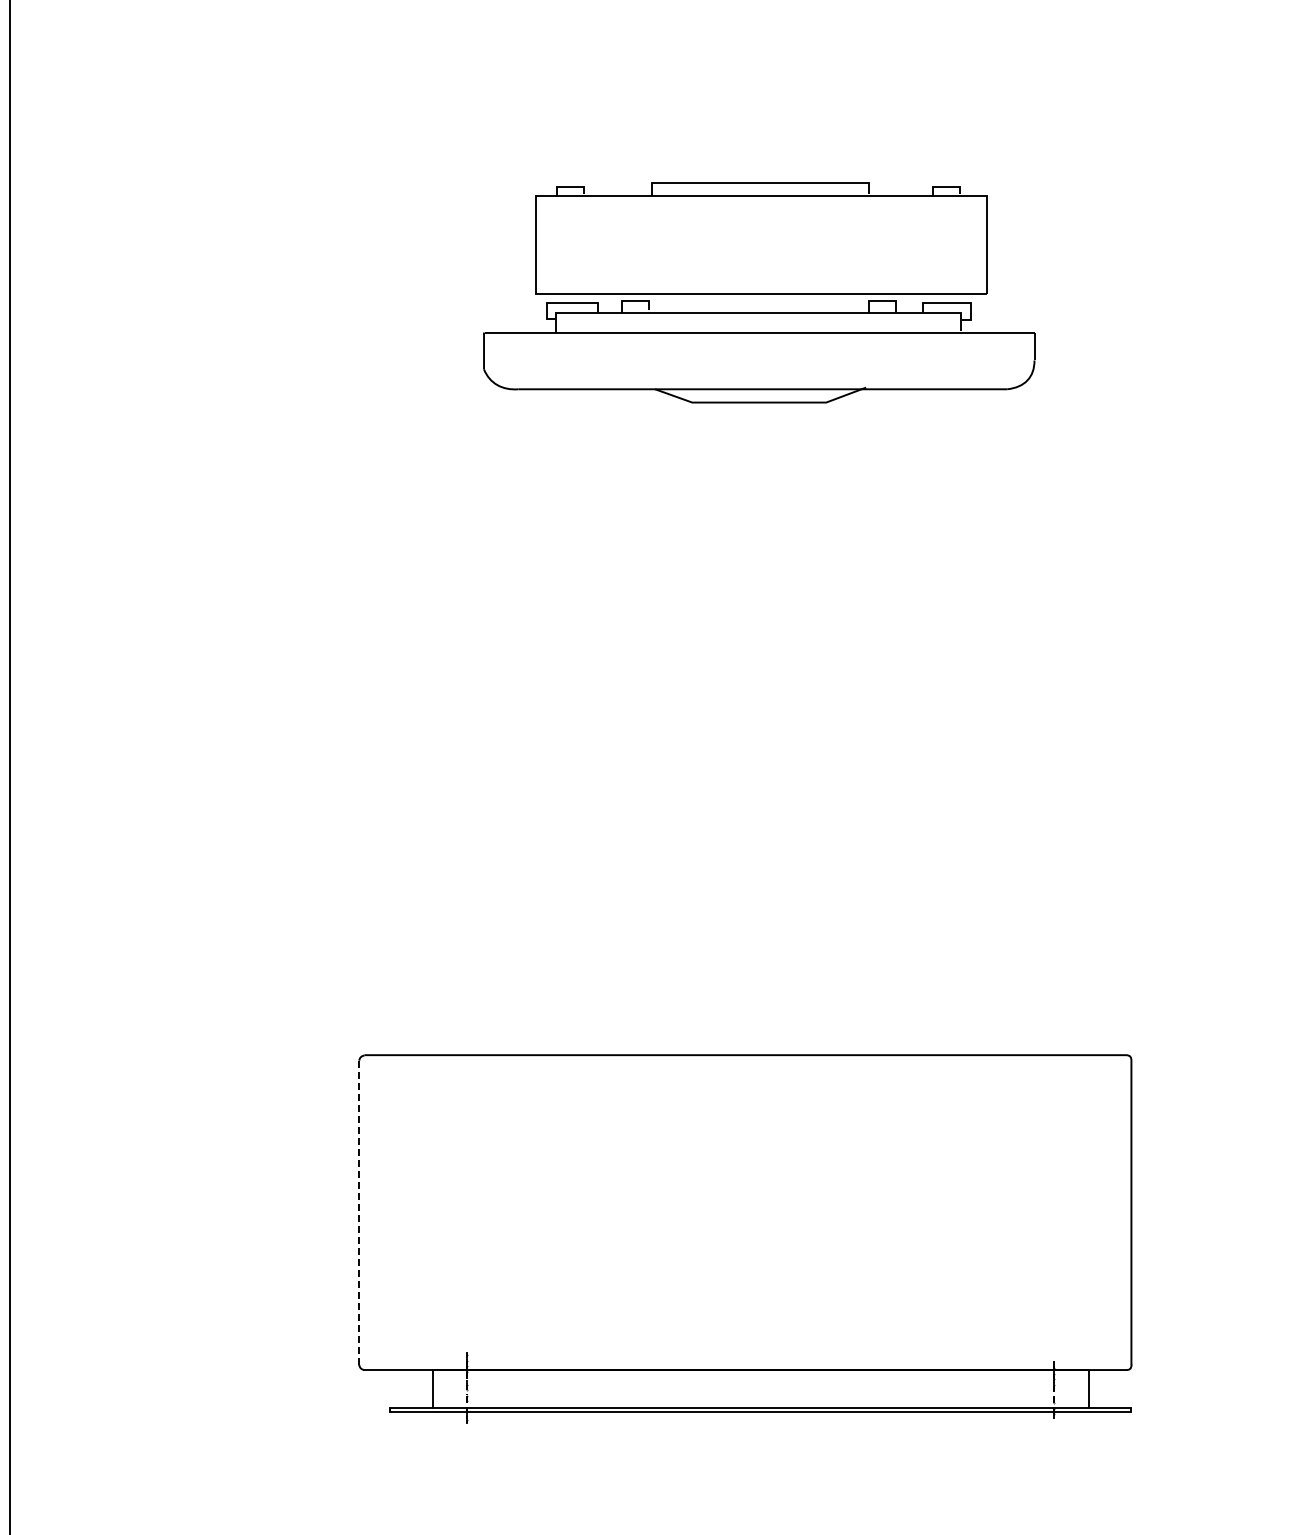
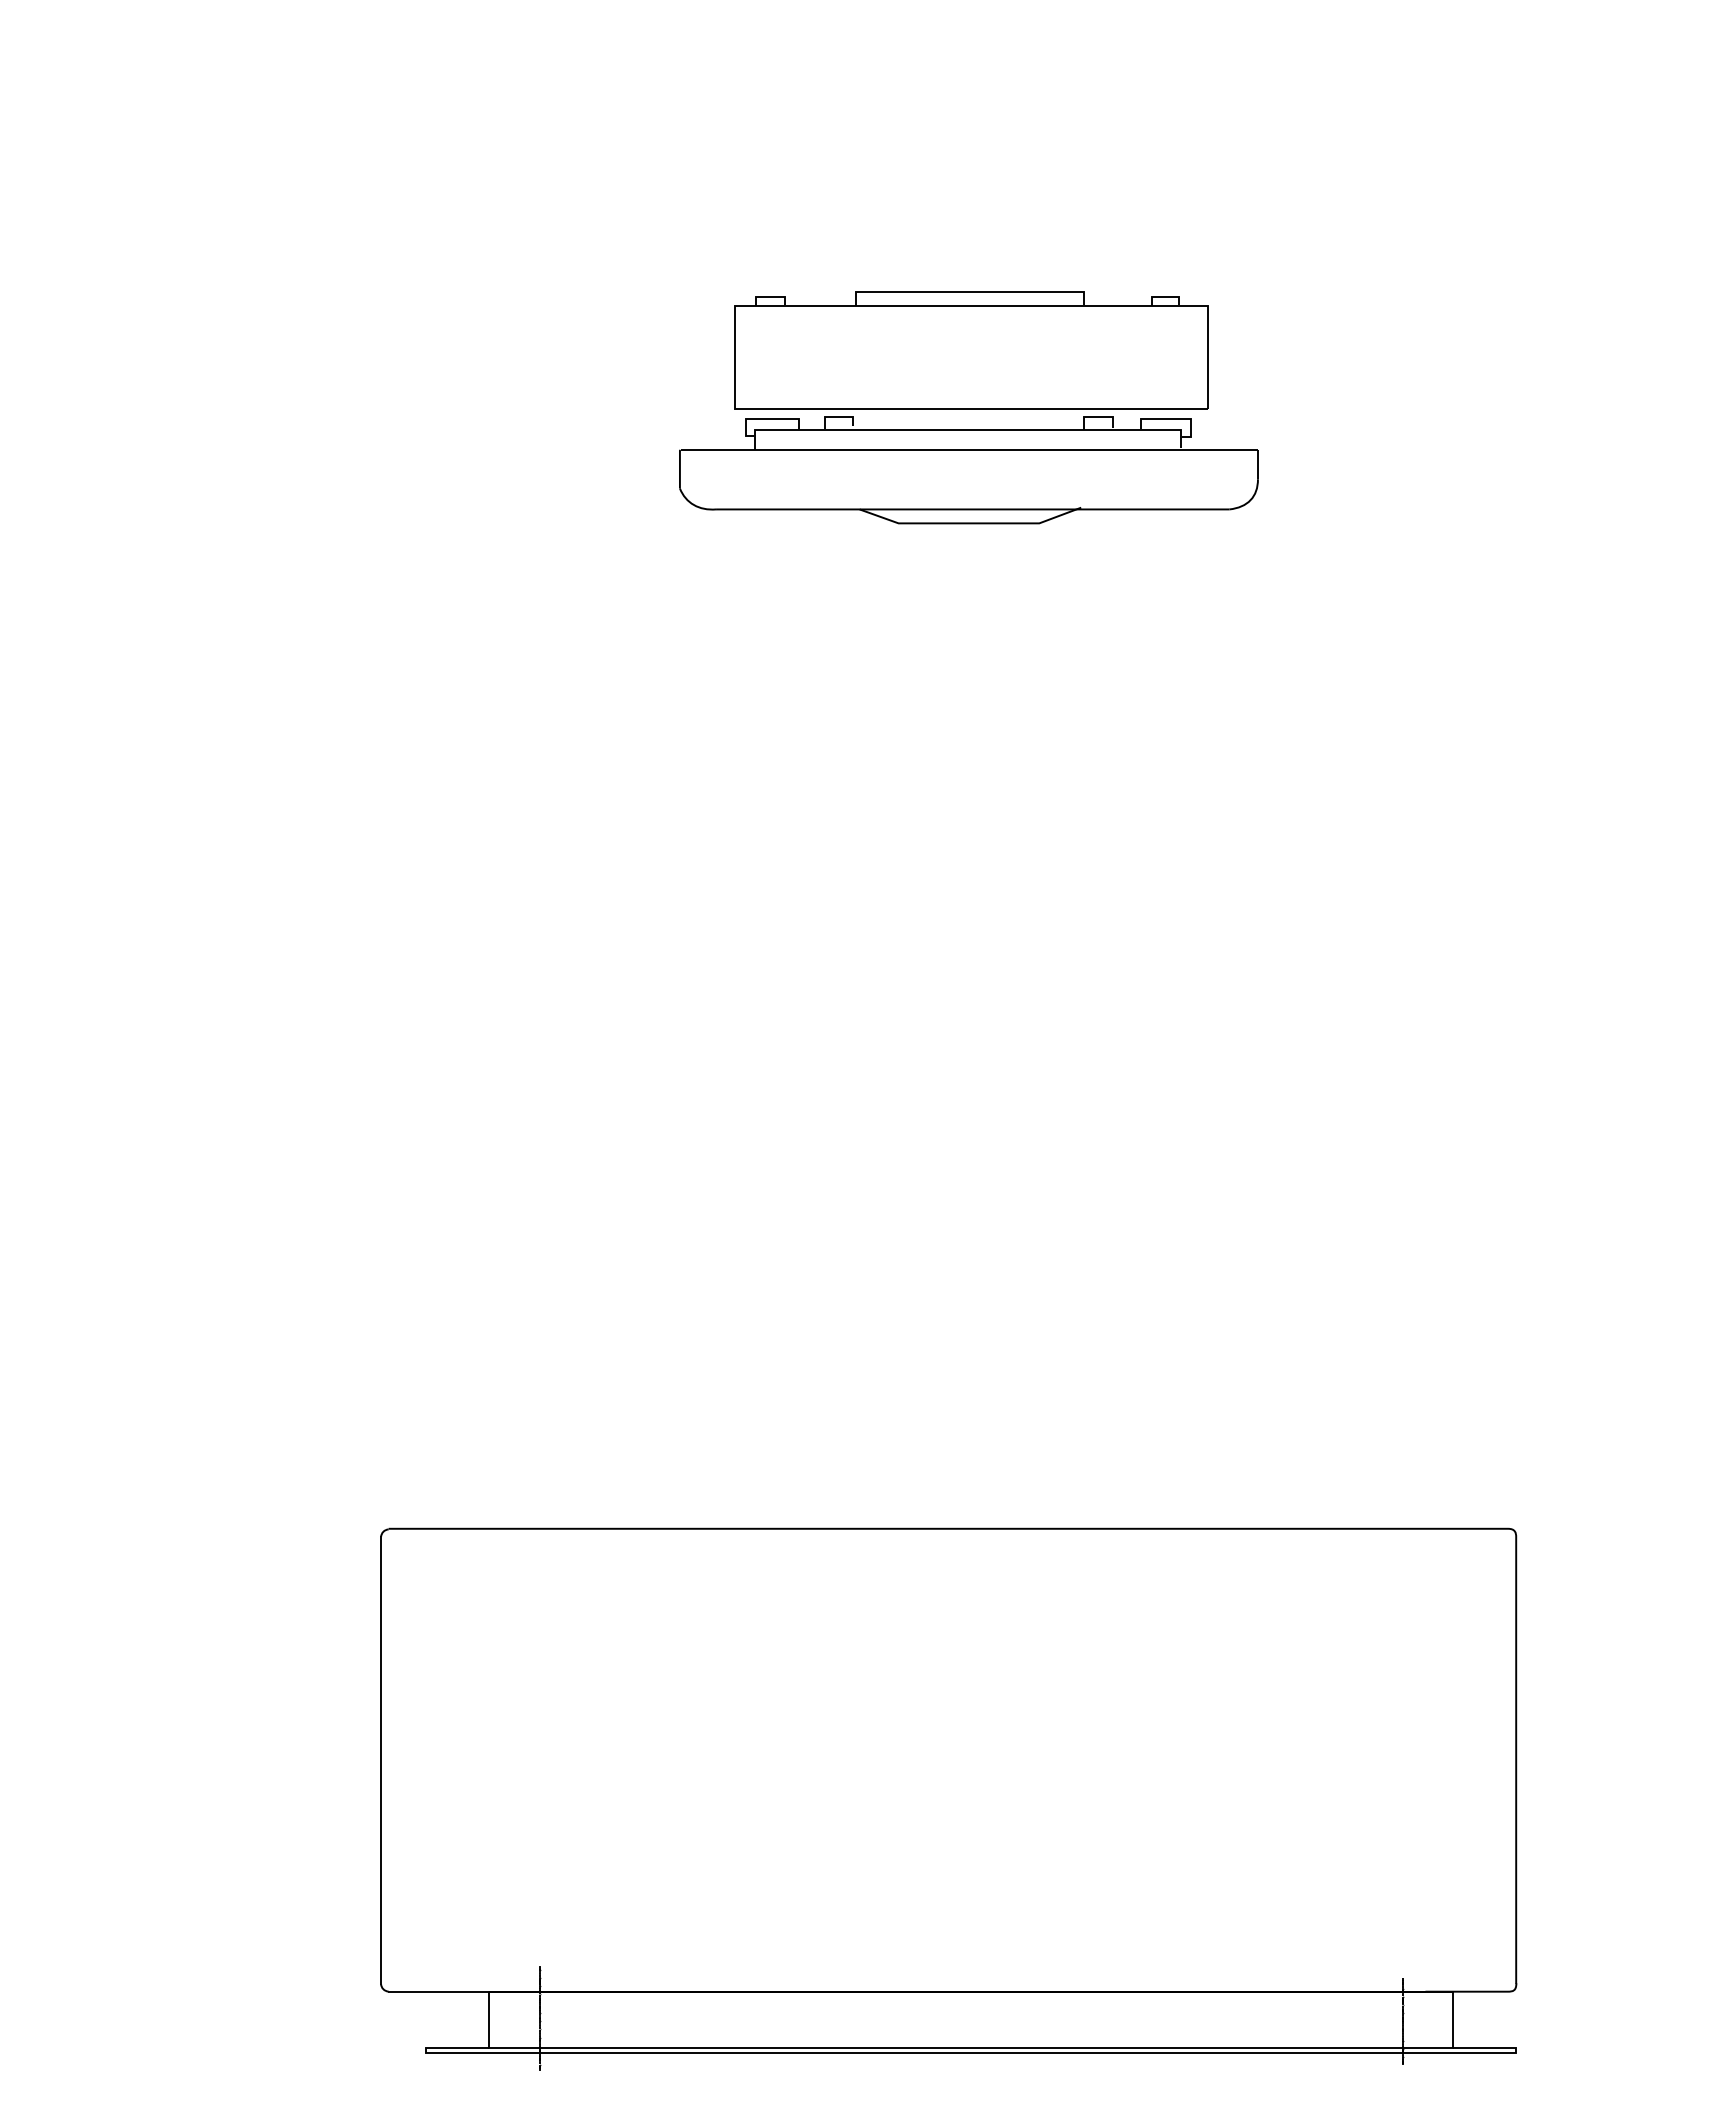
part: (758, 292) -> (967, 407), size x0.71
line: (359, 1213) -> (381, 1761), dashed -> solid

